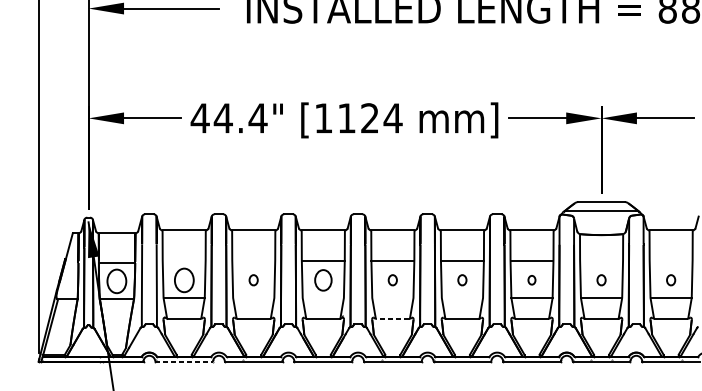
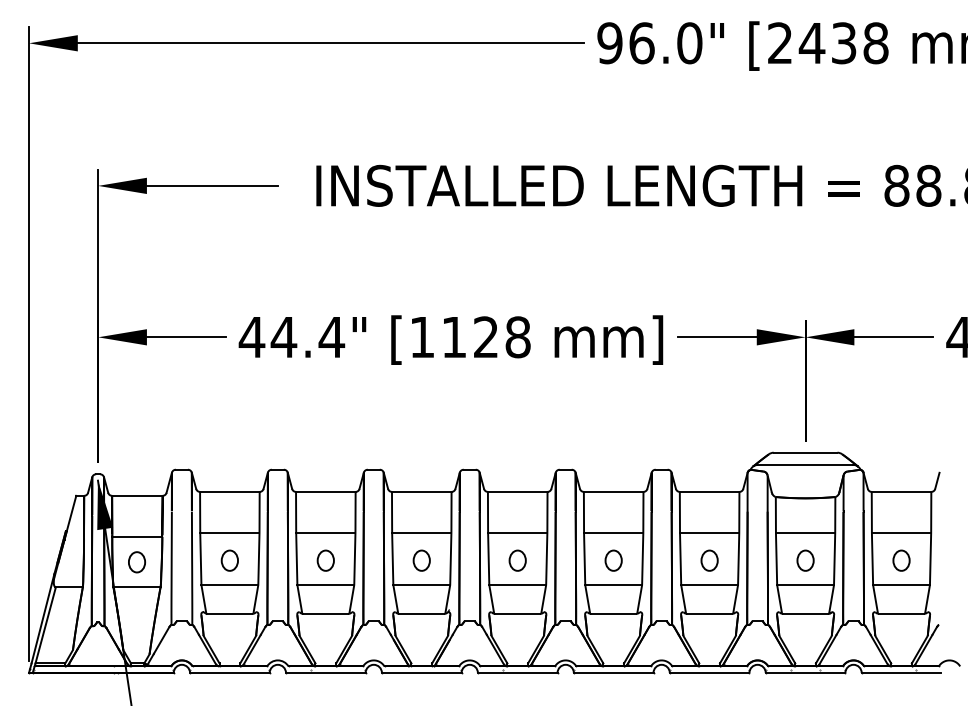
text: (392, 118) -> (517, 337), [1124 -> [1128
line: (183, 260) -> (229, 533), added
line: (253, 260) -> (325, 533), added
line: (601, 260) -> (805, 533), added
line: (671, 260) -> (901, 533), added
part: (183, 280) -> (229, 560), size x0.62
part: (253, 280) -> (325, 560), size x1.43
part: (323, 280) -> (421, 560), size x0.71
part: (392, 280) -> (517, 560), size x1.43
part: (462, 280) -> (613, 560), size x1.43
part: (531, 280) -> (709, 560), size x1.67
part: (601, 280) -> (805, 560), size x1.43
part: (671, 280) -> (901, 560), size x1.43
part: (116, 281) -> (136, 562), size x0.62
line: (253, 298) -> (325, 585), added
line: (323, 298) -> (421, 585), added
line: (392, 298) -> (517, 585), added
line: (462, 298) -> (613, 585), added
line: (392, 318) -> (517, 613), dashed -> solid
line: (183, 361) -> (229, 672), dashed -> solid

